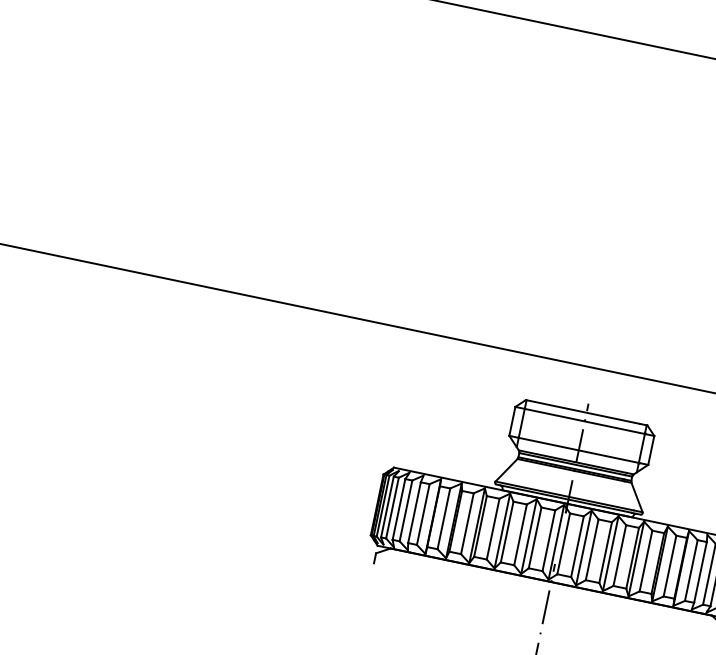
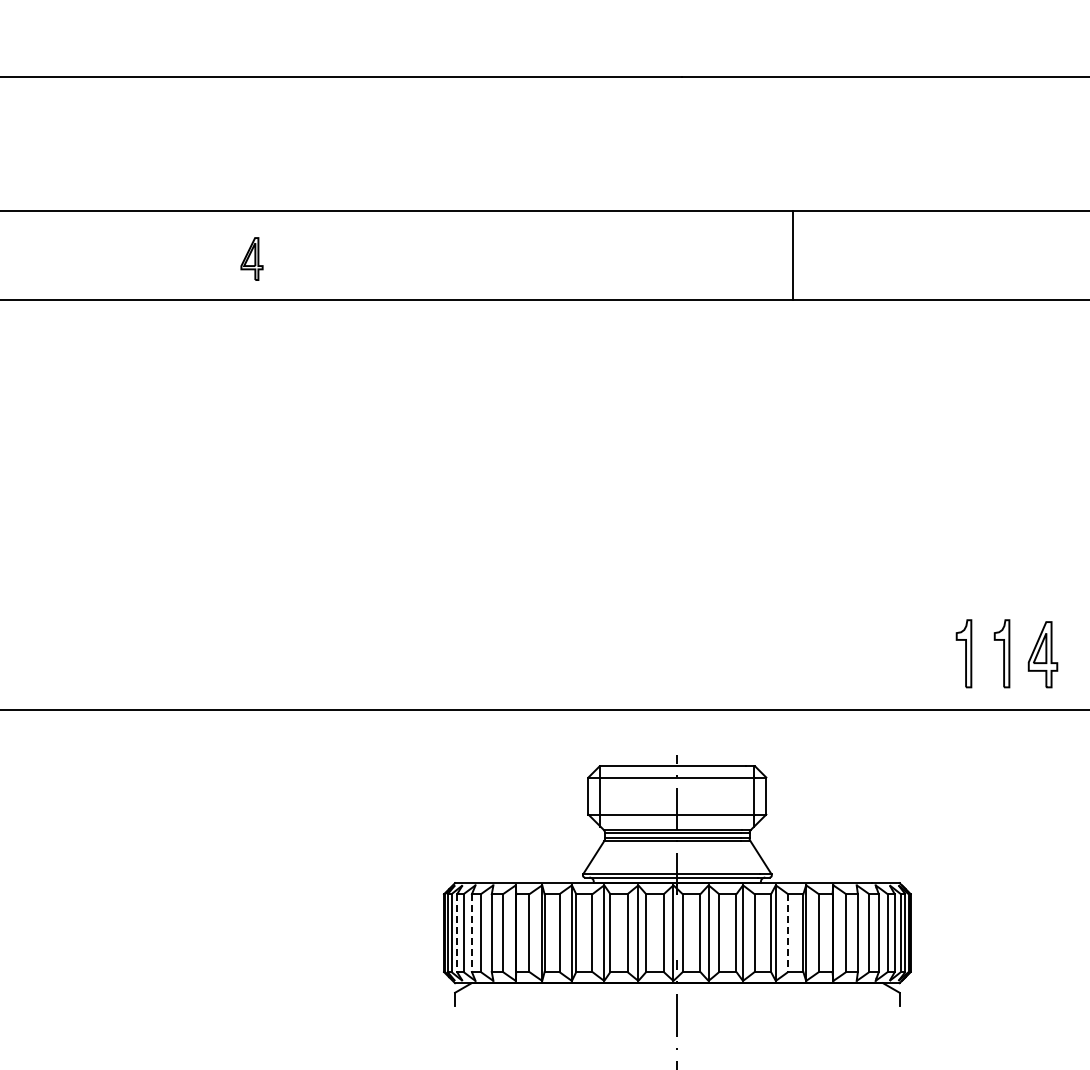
line: (387, 507) -> (457, 933), solid -> dashed
line: (398, 509) -> (471, 933), solid -> dashed
line: (646, 561) -> (788, 933), solid -> dashed

